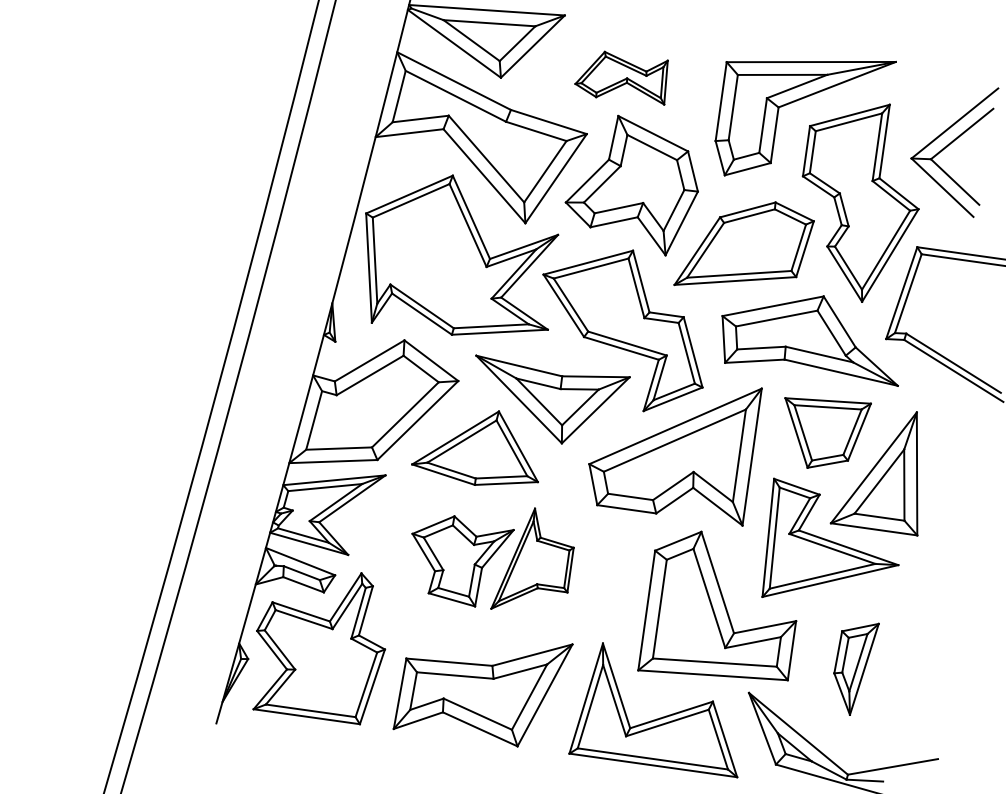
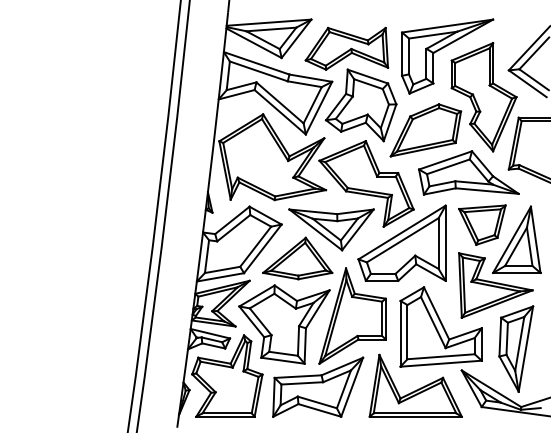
part: (621, 77) -> (346, 48), size x1.67
part: (491, 554) -> (312, 315), size x1.67
part: (854, 666) -> (516, 348), size x1.67

